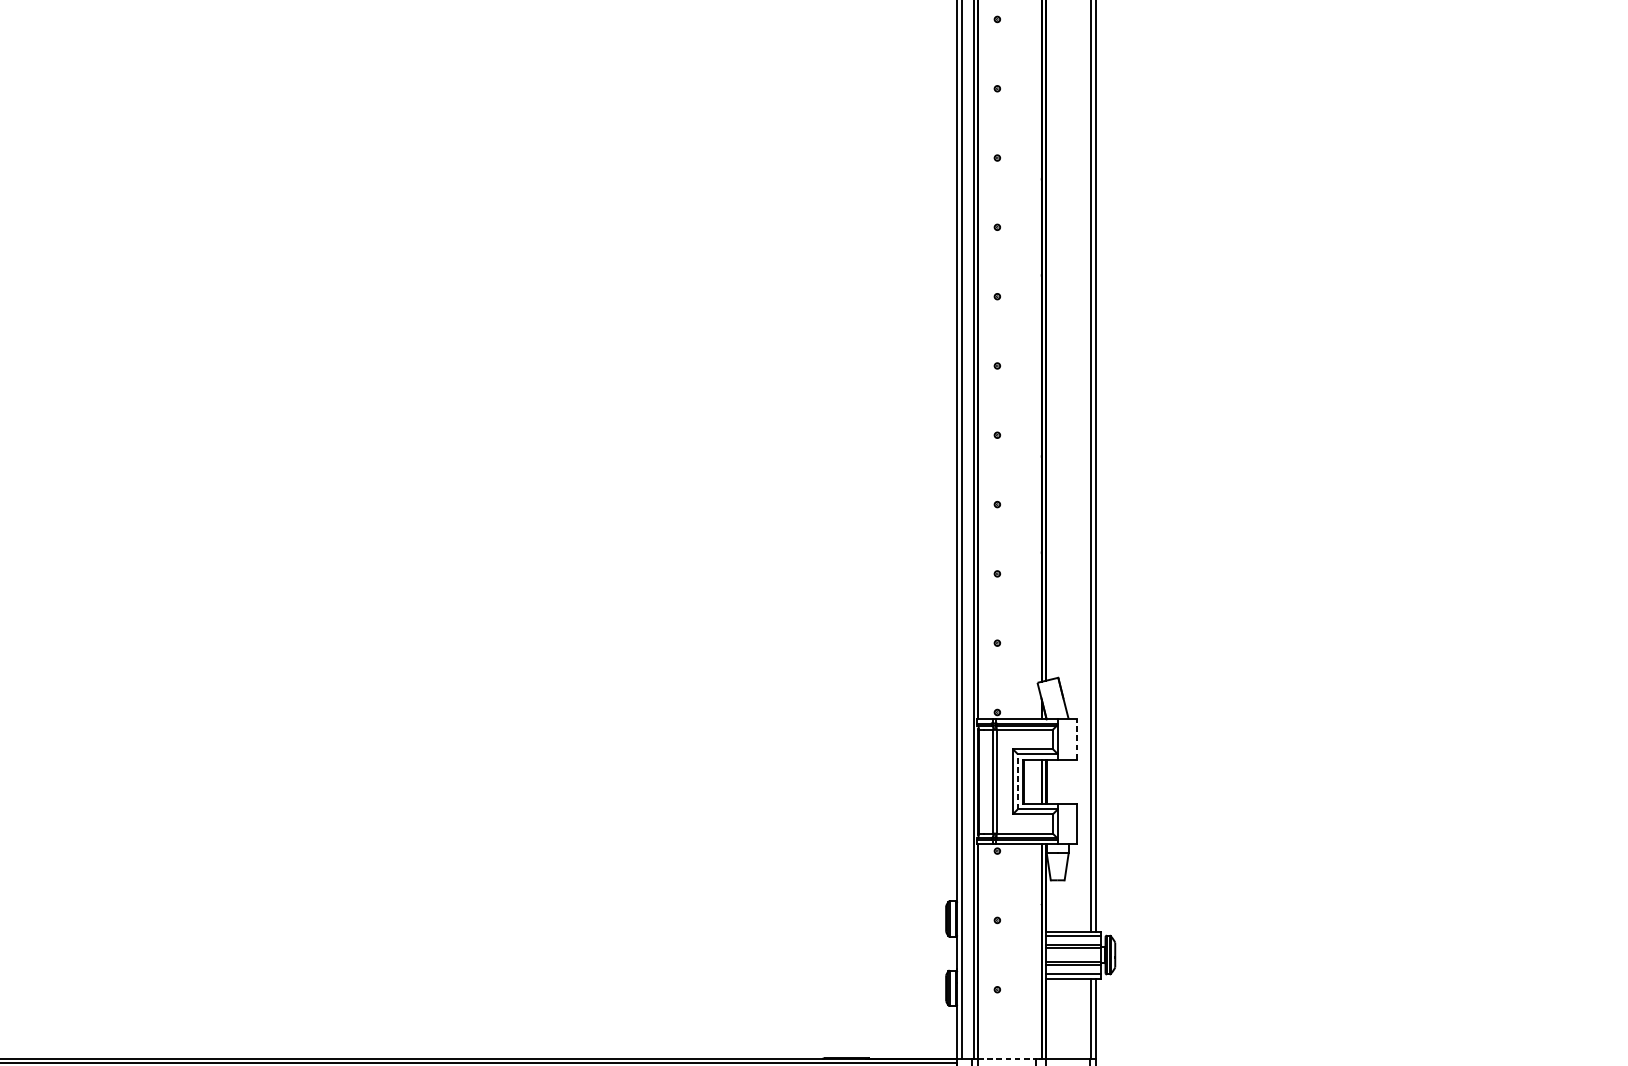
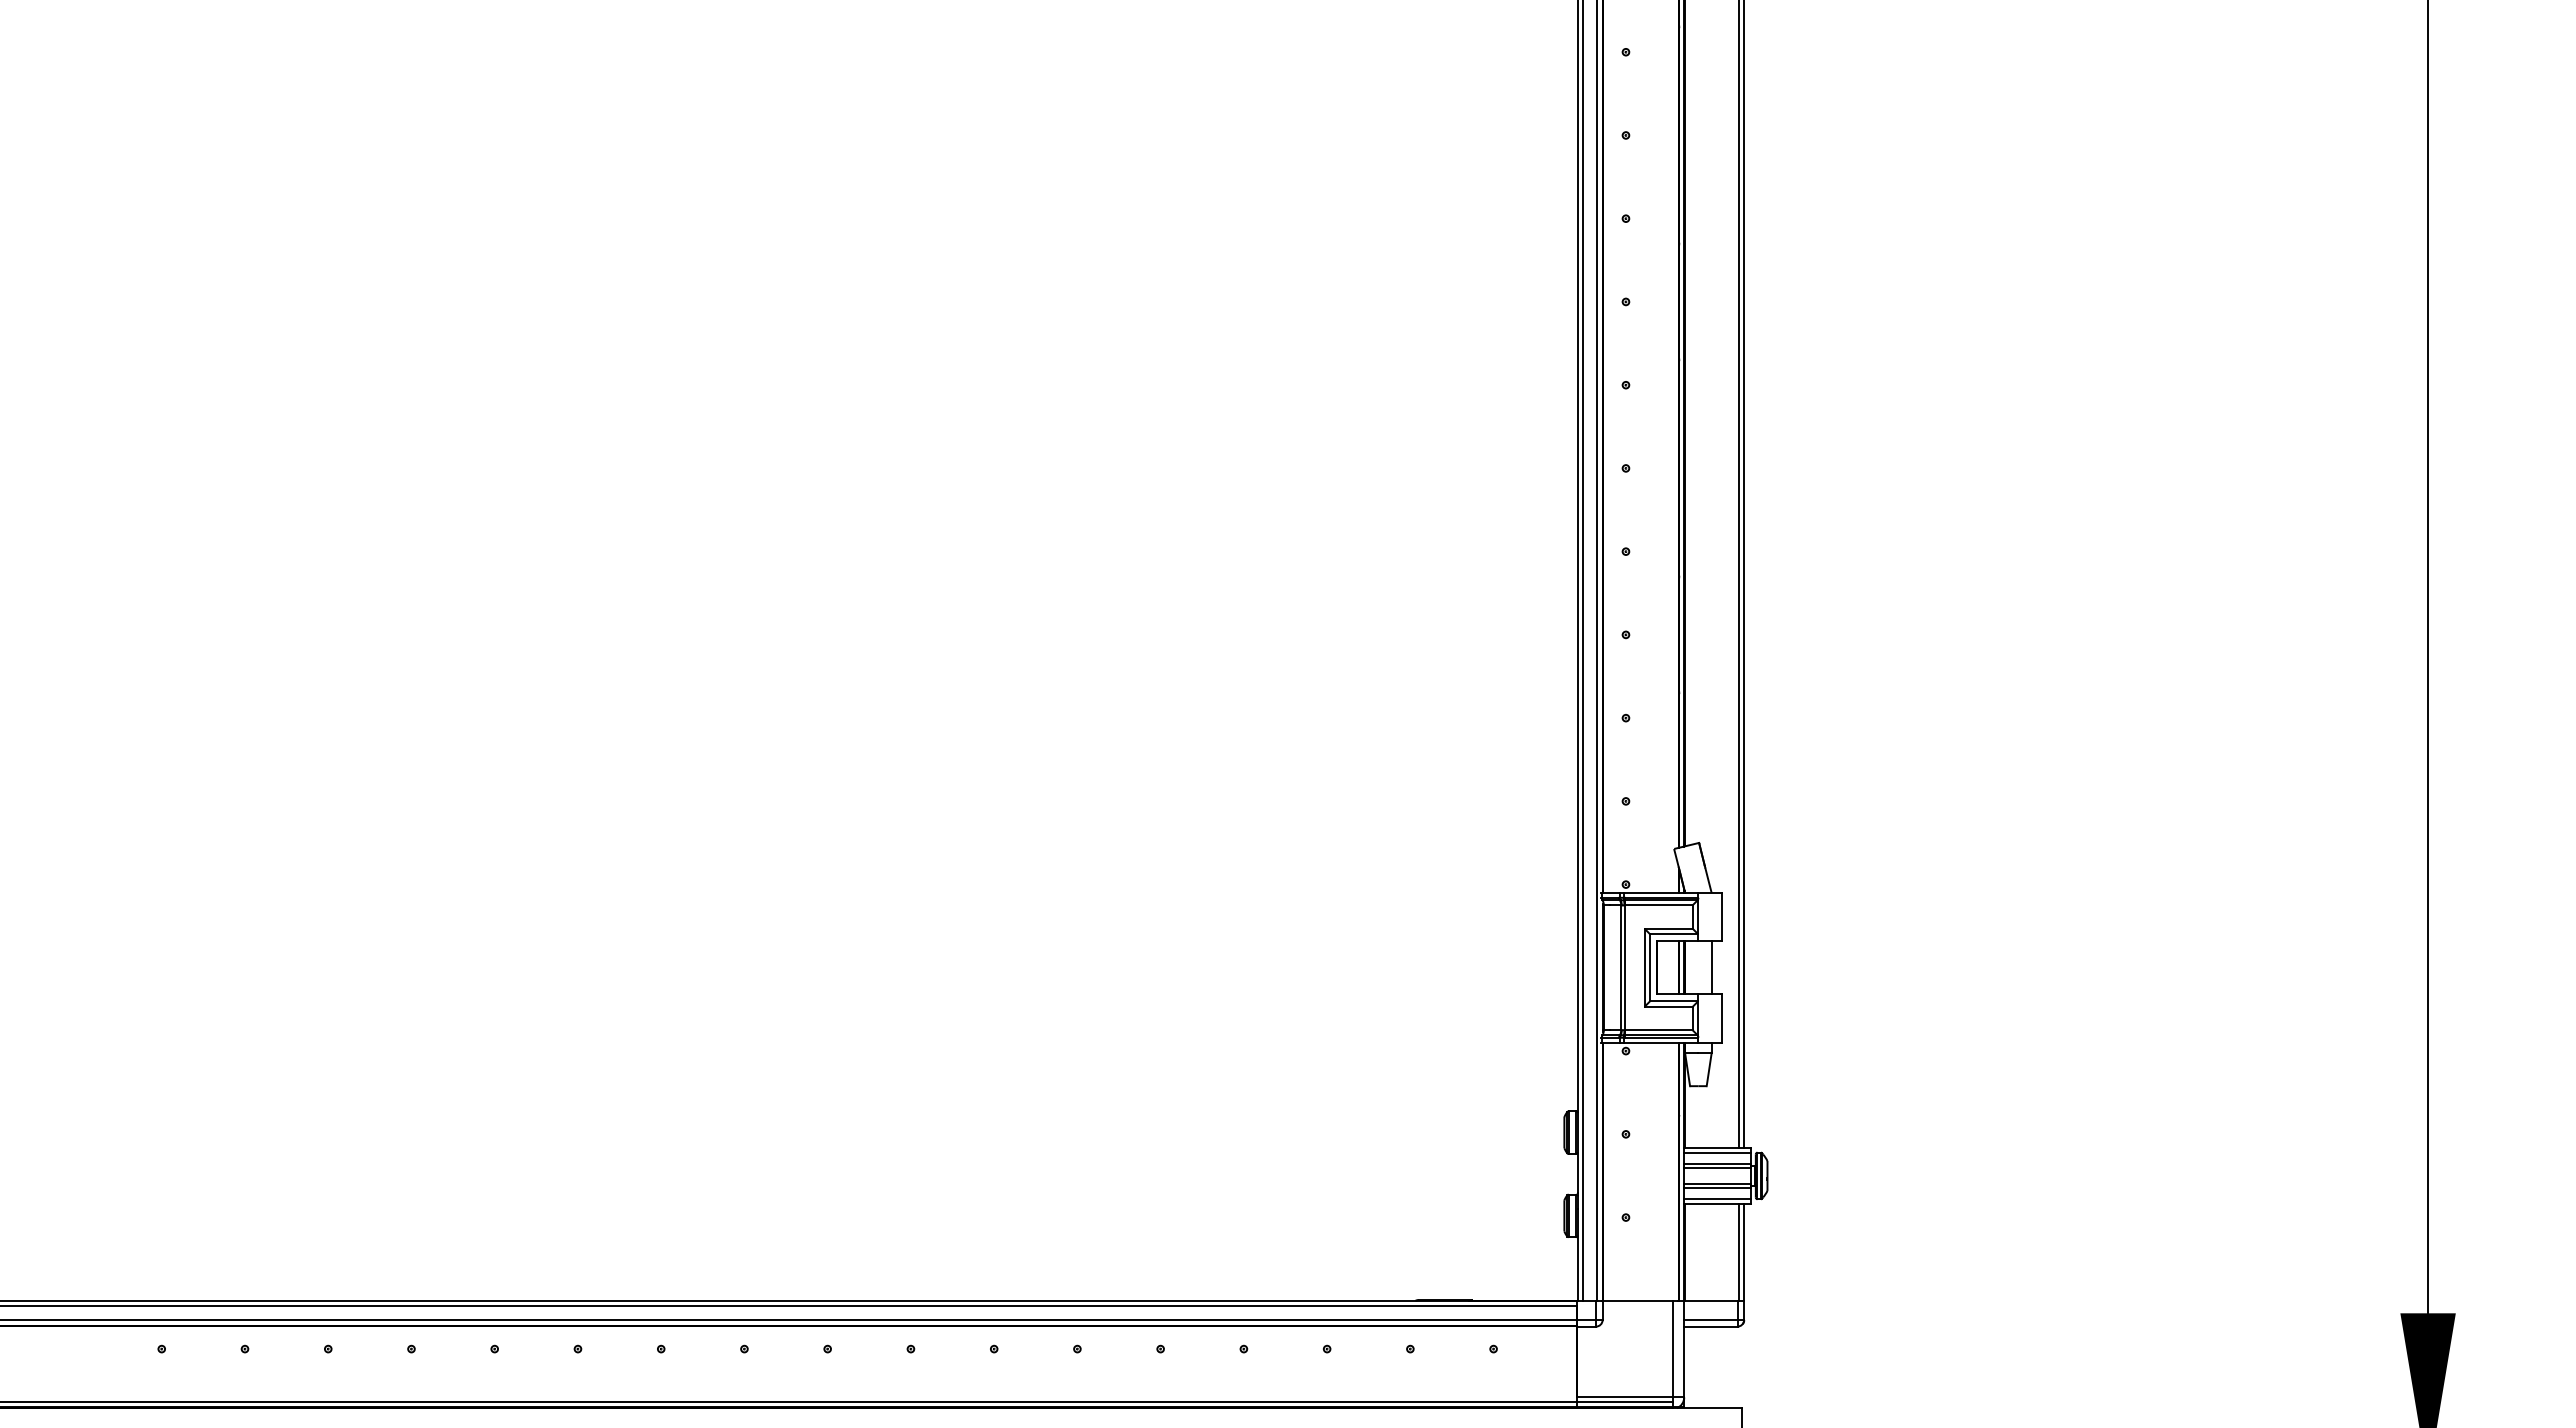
line: (1076, 739) -> (1721, 916), dashed -> solid
line: (1017, 781) -> (1650, 967), dashed -> solid
line: (1068, 781) -> (1711, 967), added
line: (1007, 1058) -> (1637, 1300), dashed -> solid

